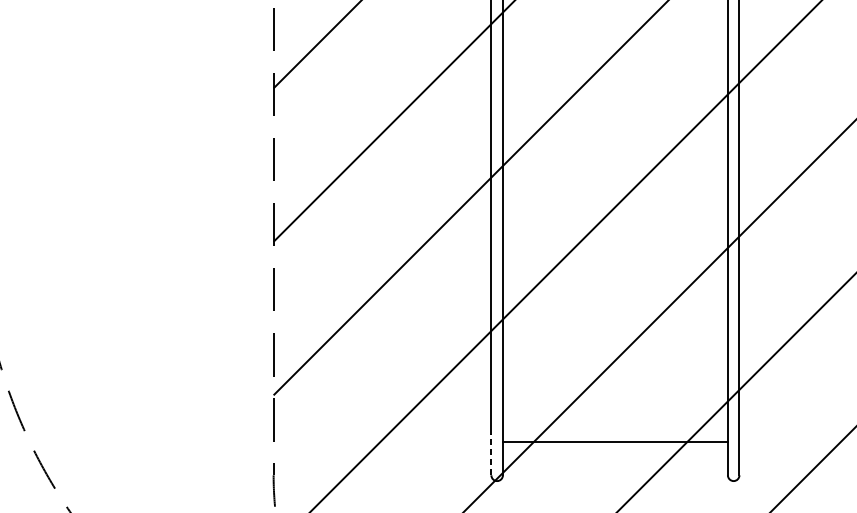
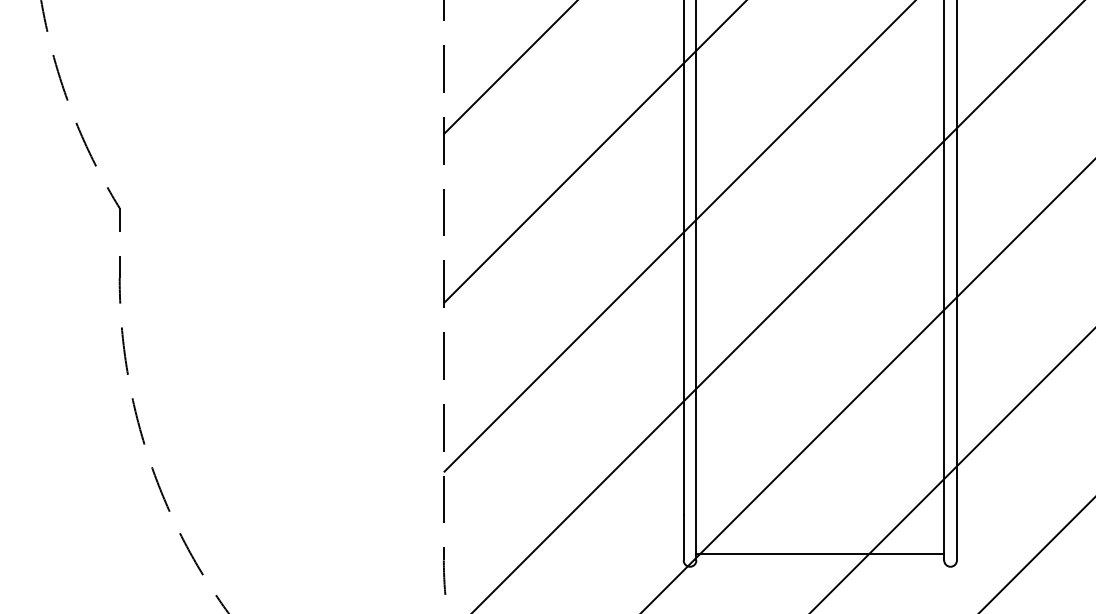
line: (615, 442) -> (820, 554), moved
line: (491, 454) -> (683, 537), dashed -> solid

